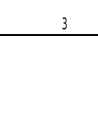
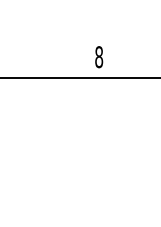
text: (64, 23) -> (98, 57), 3 -> 8

